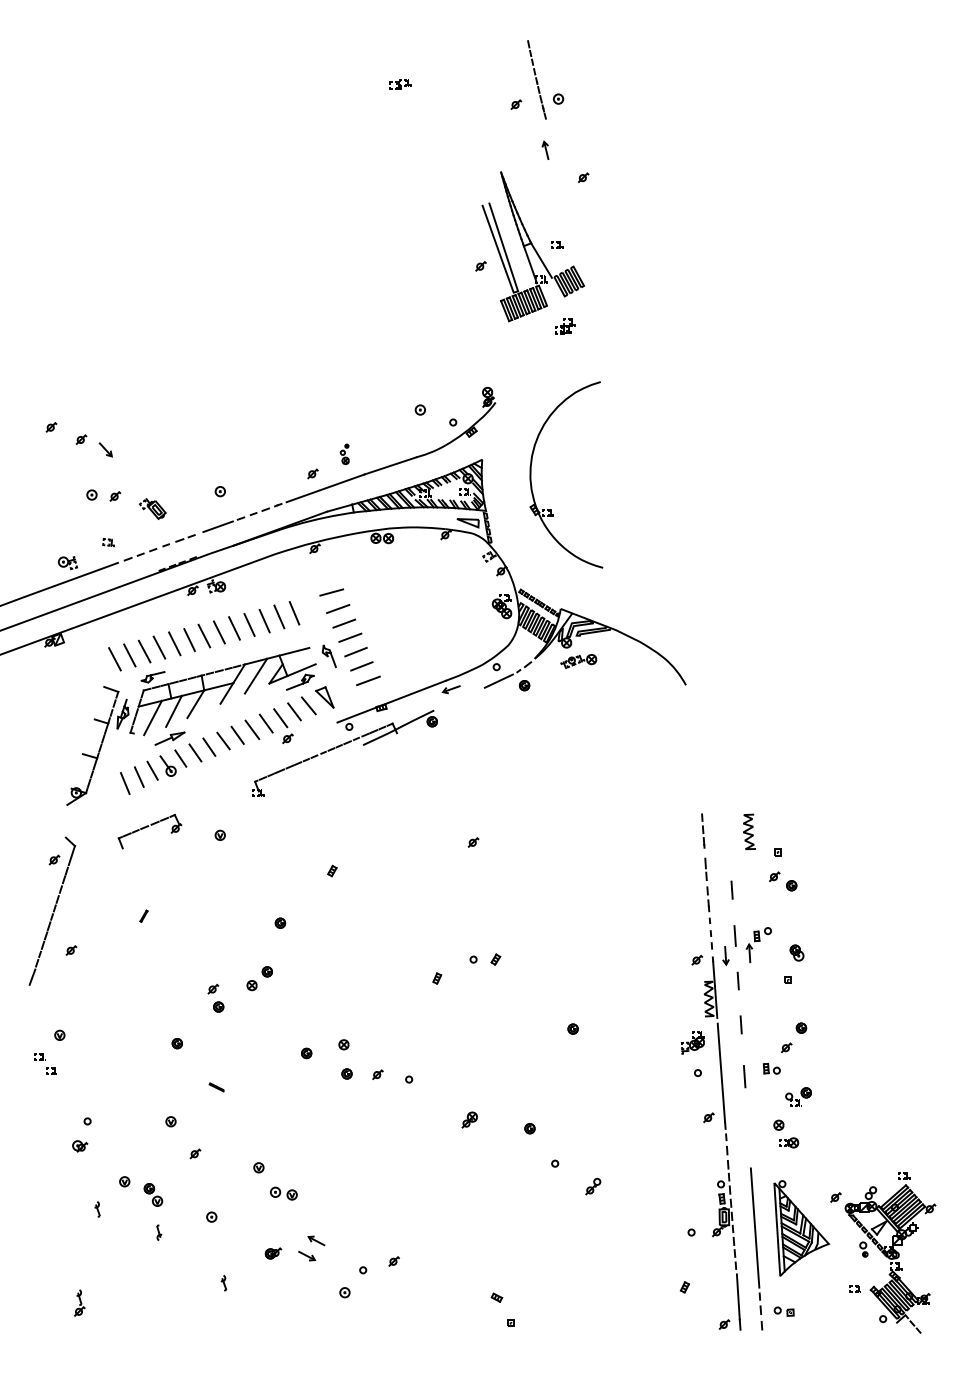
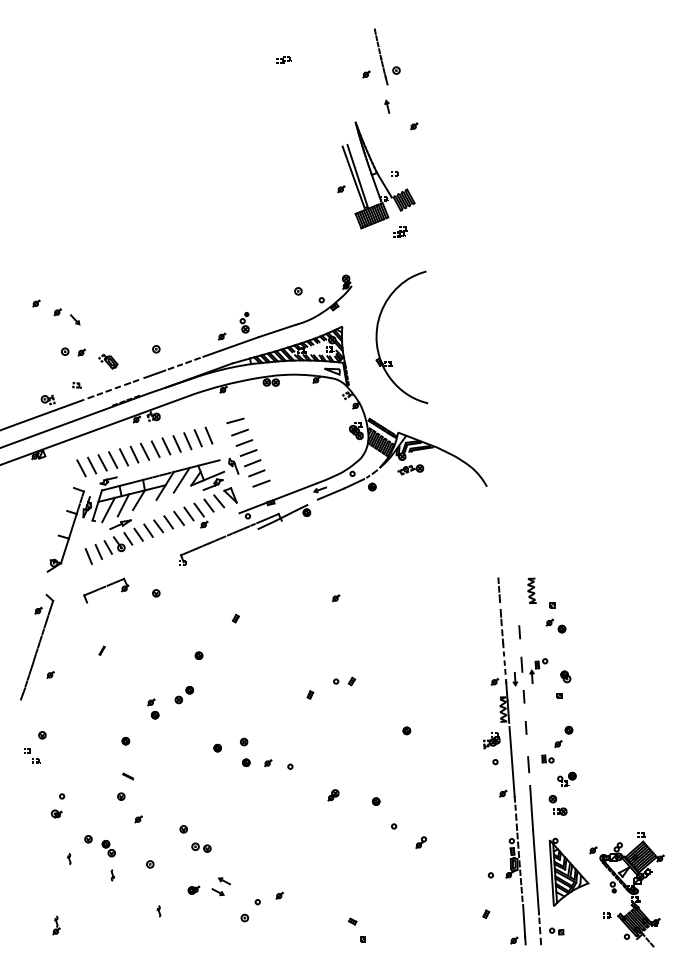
part: (344, 454) -> (244, 322), size x1.43
line: (465, 695) -> (330, 494), added
line: (216, 1087) -> (128, 776), moved
line: (748, 1137) -> (531, 807), added

